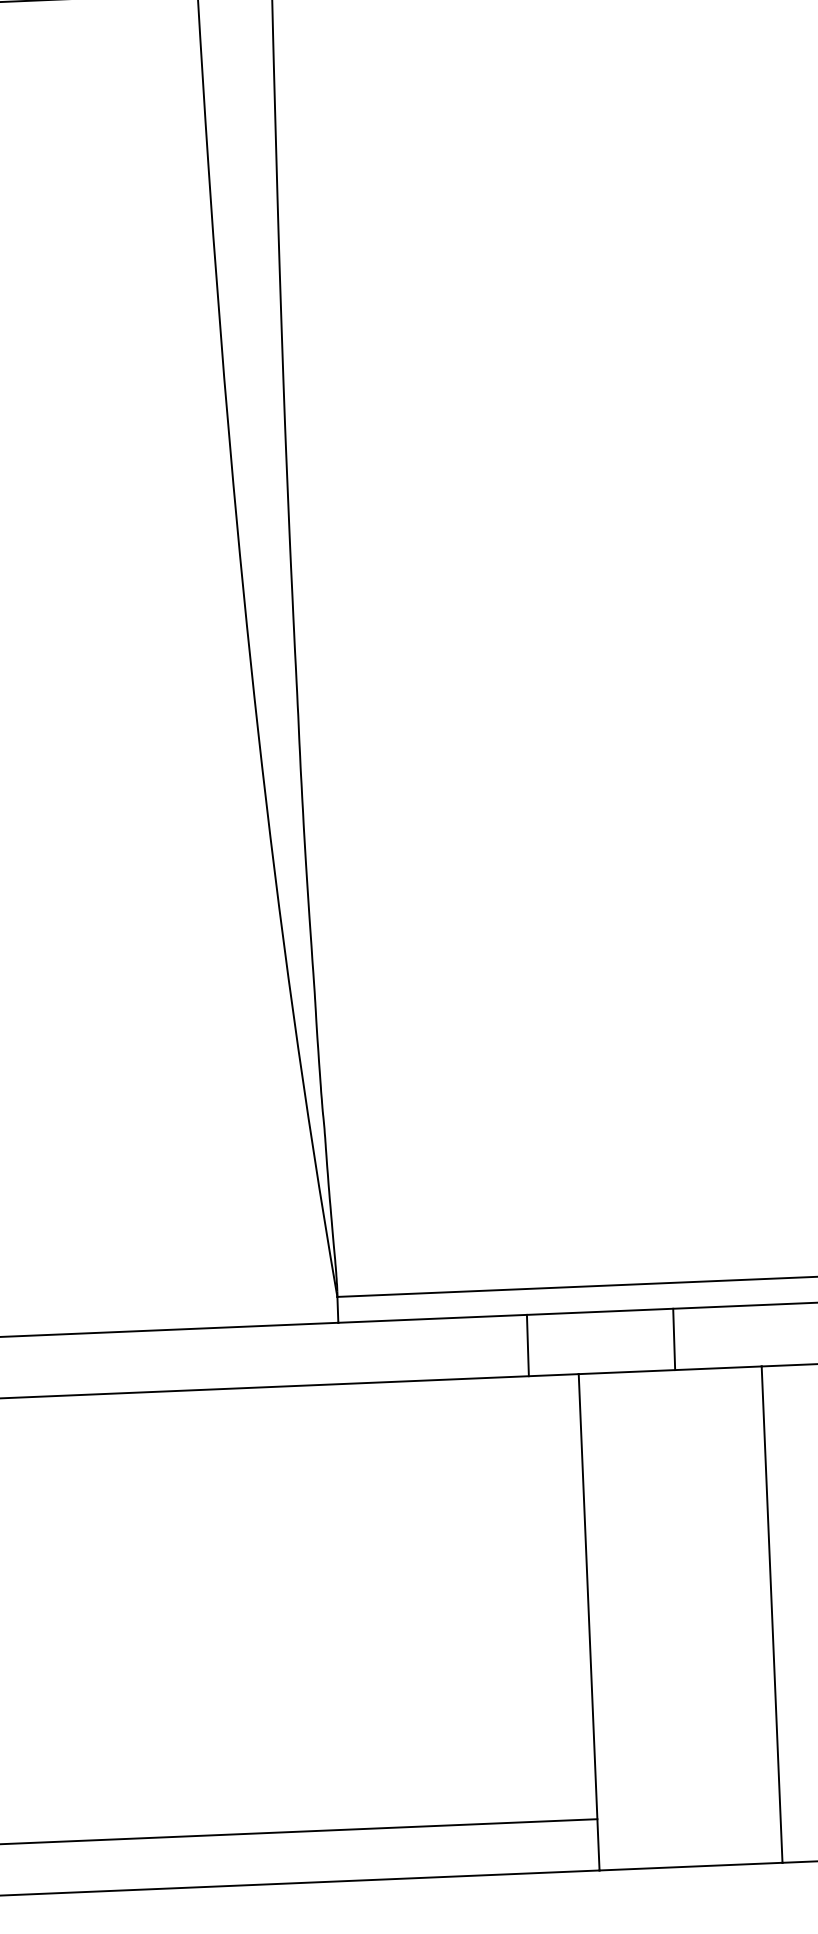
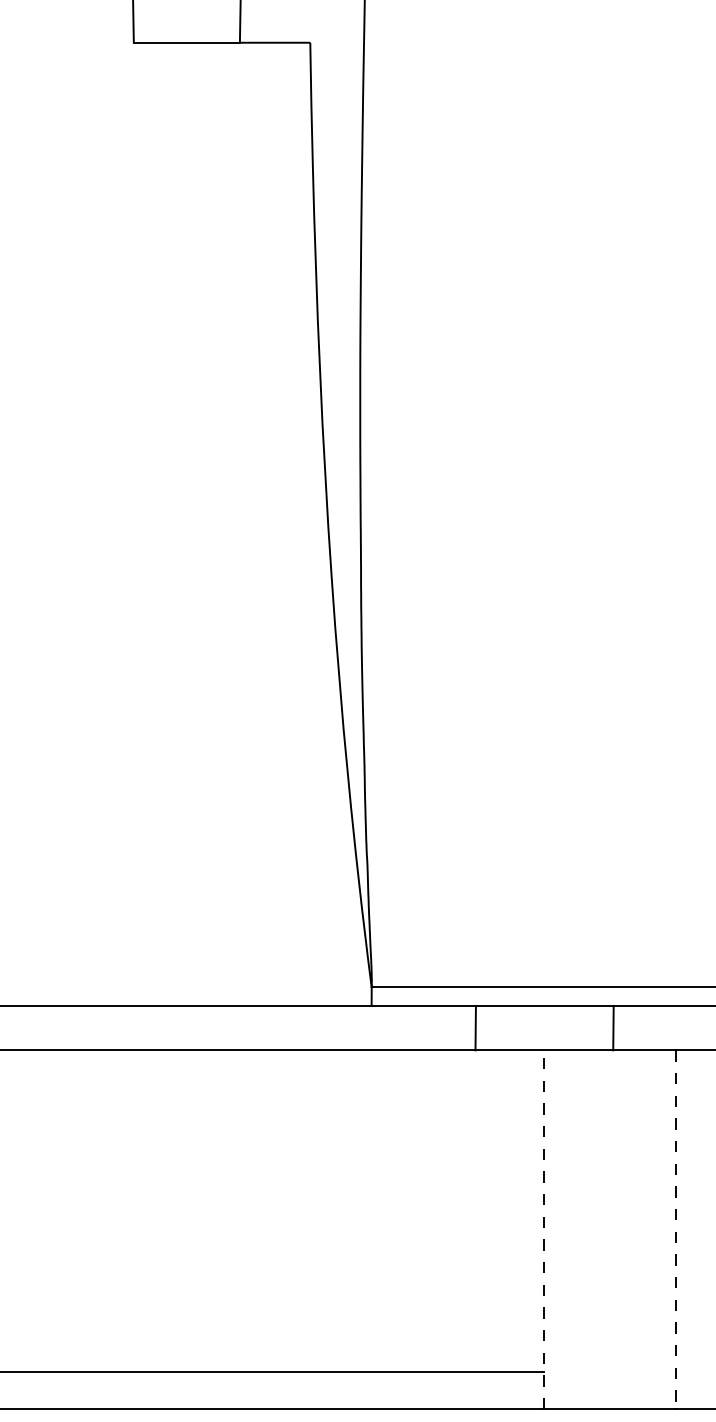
line: (527, 1345) -> (475, 1028), moved
line: (771, 1615) -> (675, 1230), solid -> dashed
line: (589, 1621) -> (543, 1229), solid -> dashed

